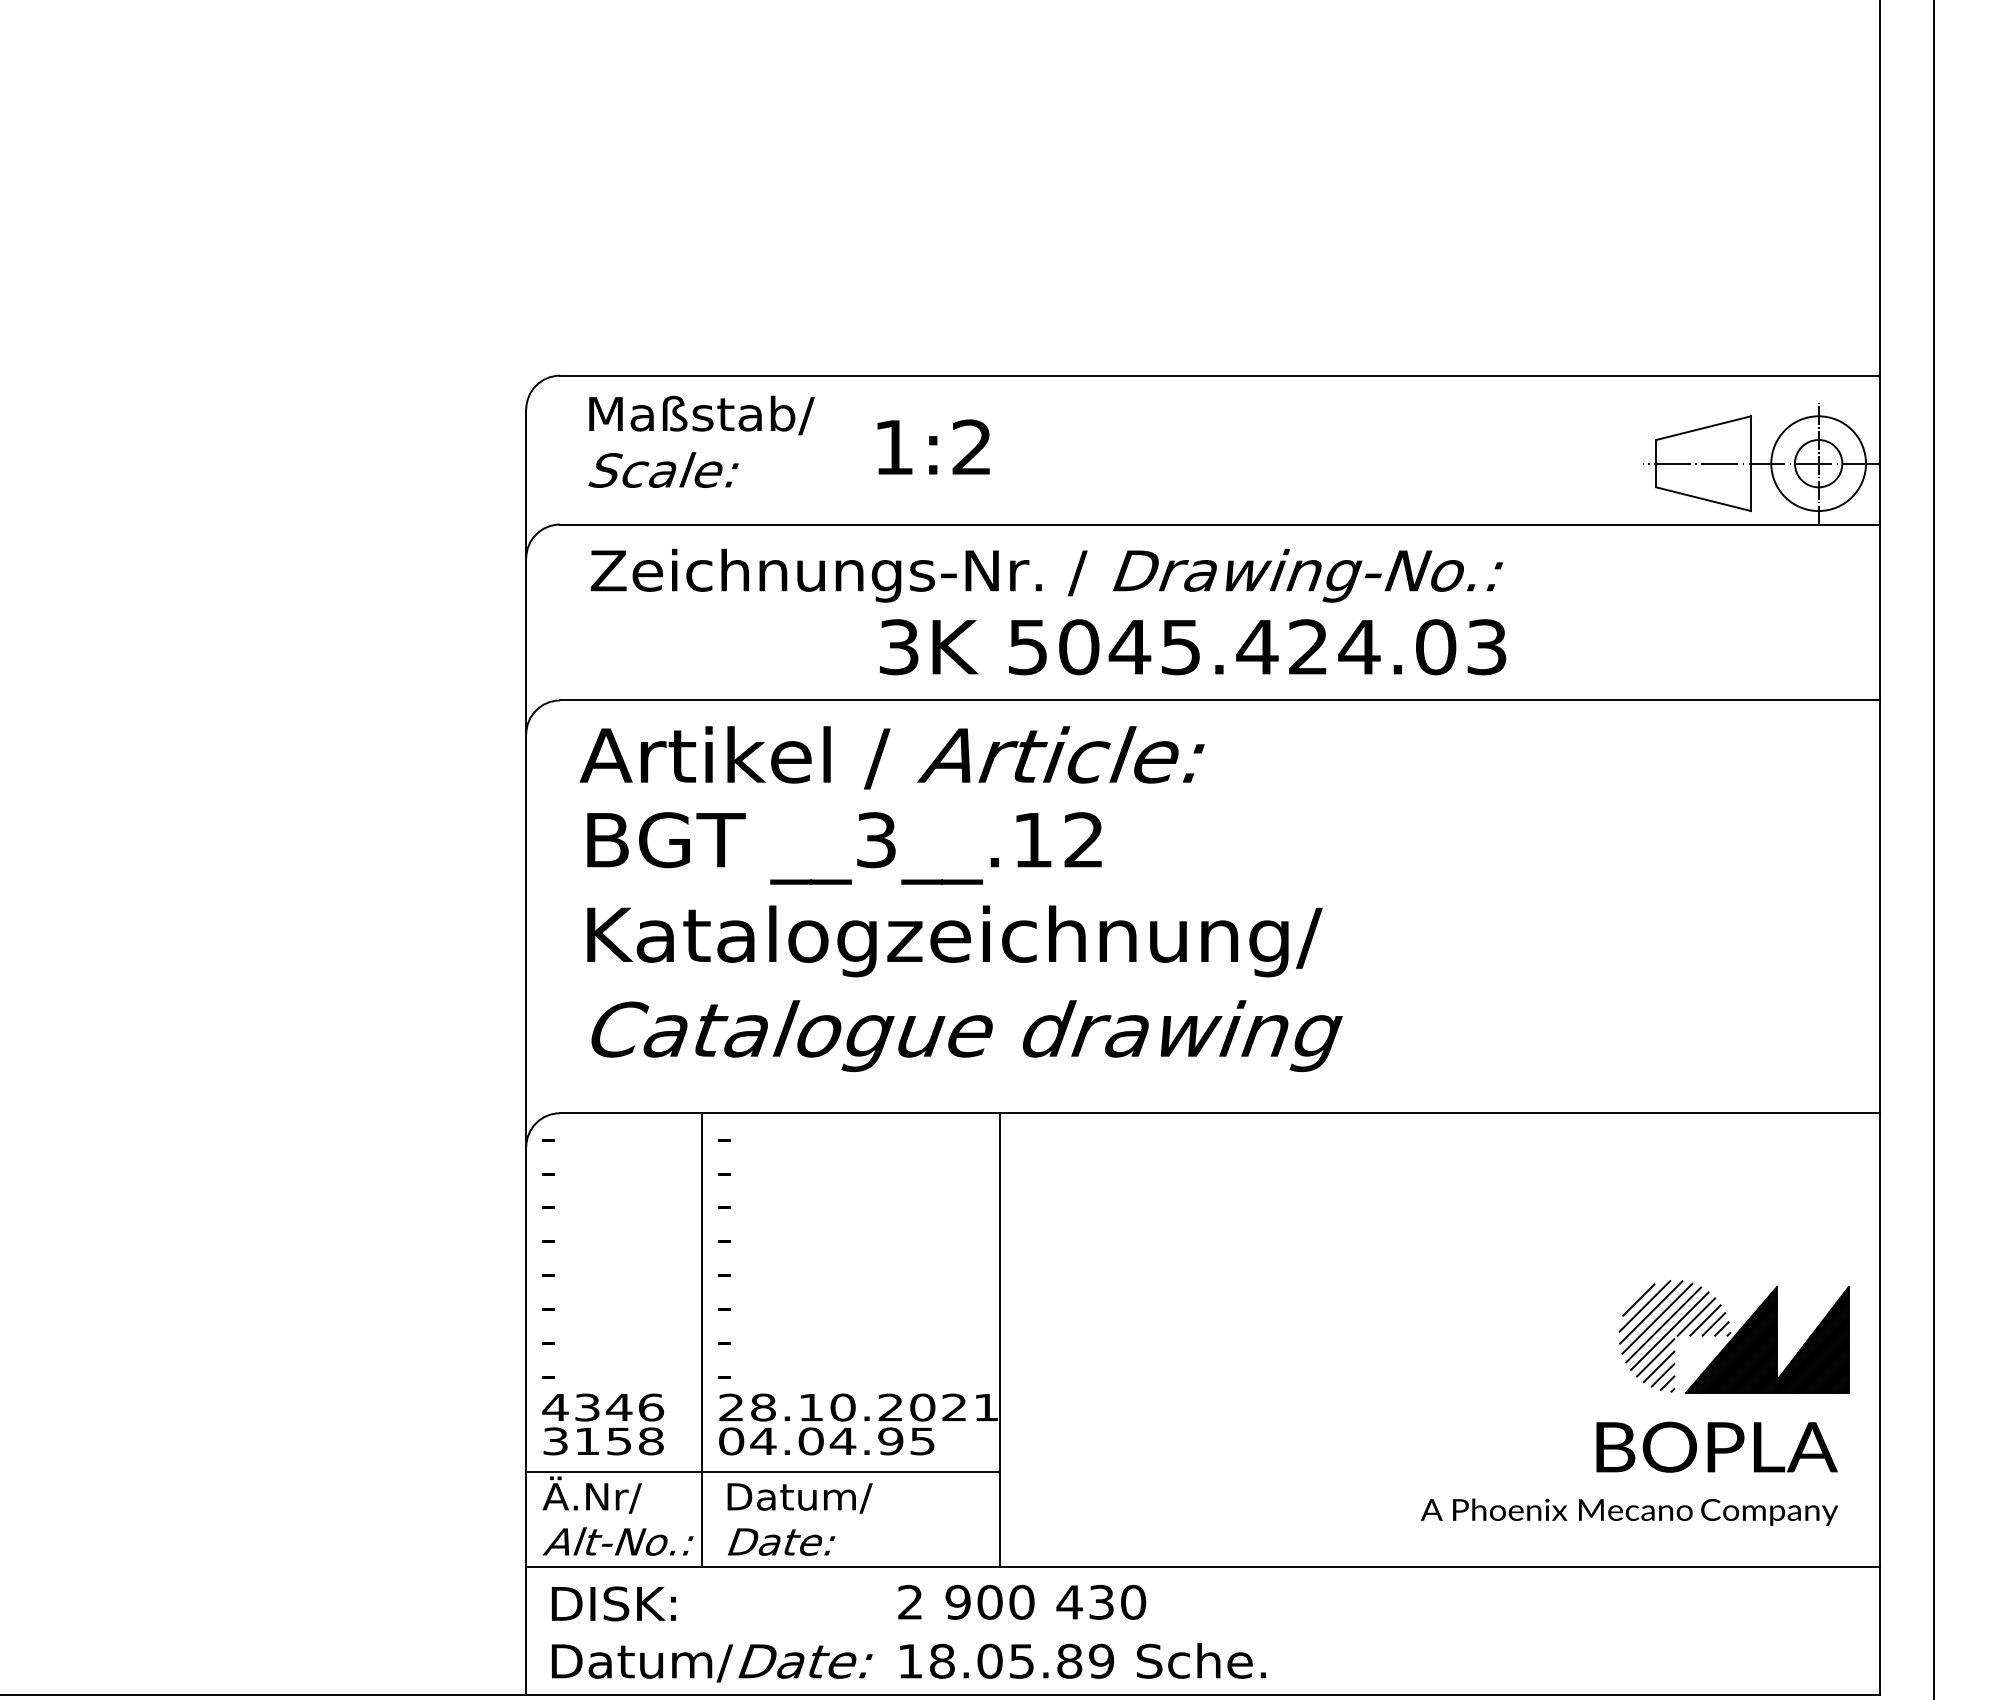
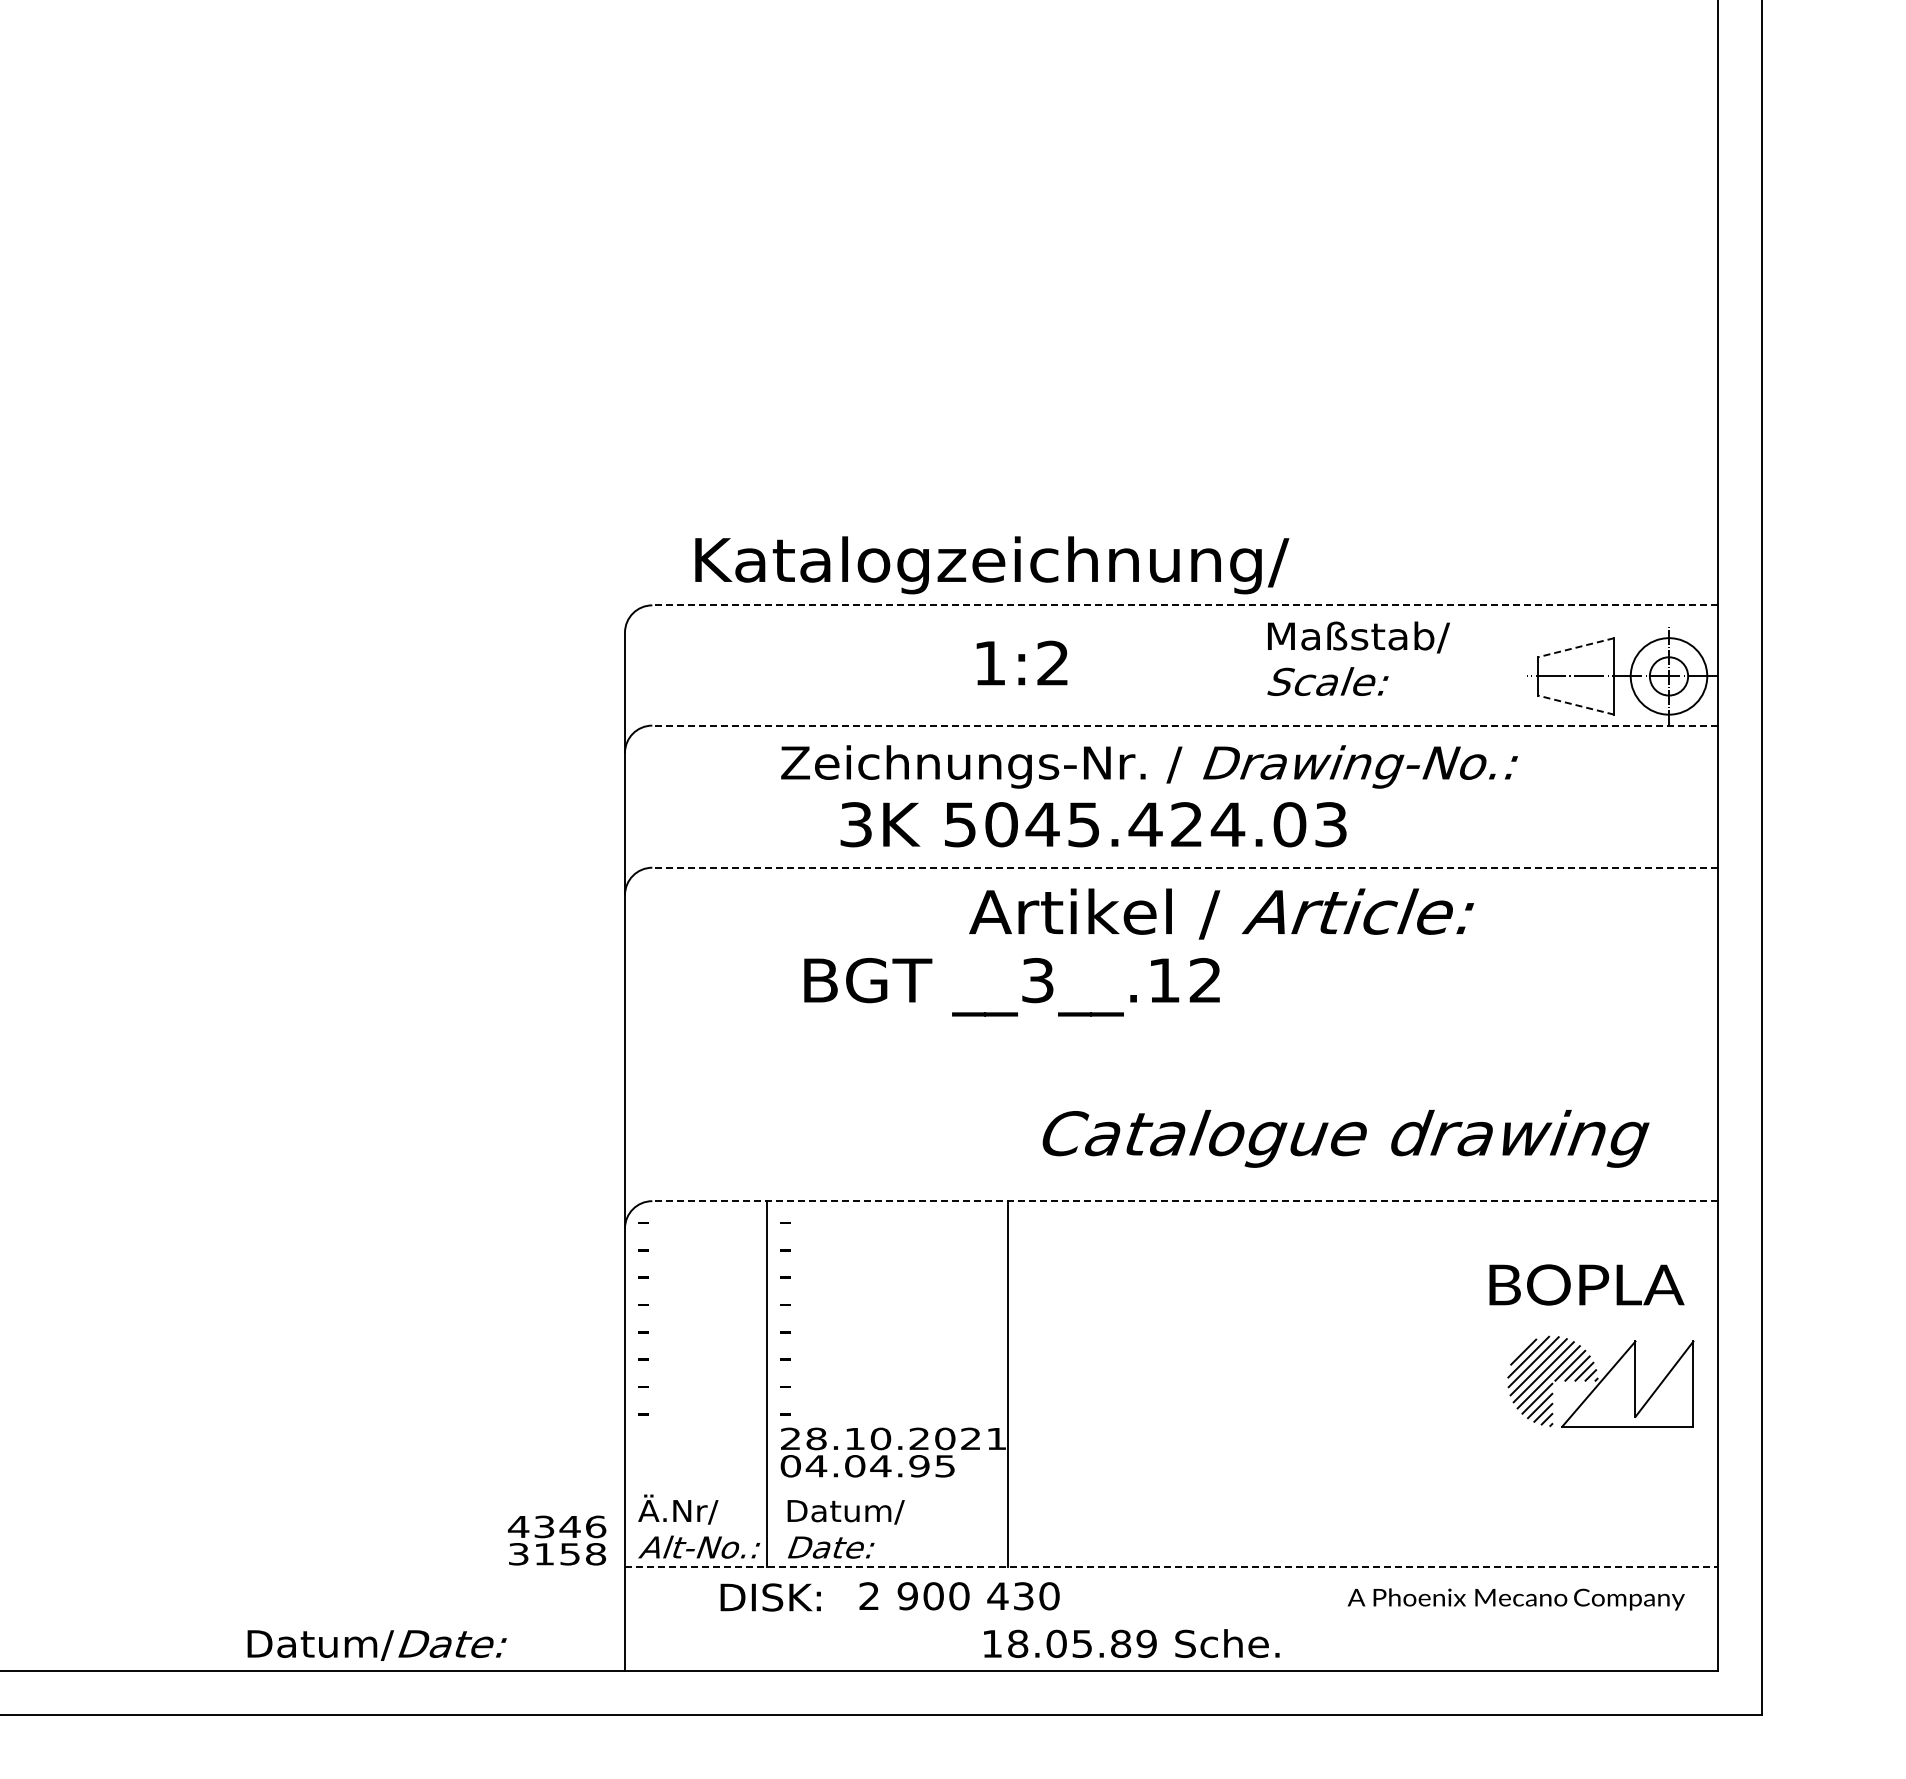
line: (1220, 375) -> (1185, 605), solid -> dashed
line: (1702, 427) -> (1575, 647), solid -> dashed
text: (701, 441) -> (1358, 658), moved
text: (932, 446) -> (1021, 662), moved
line: (1702, 499) -> (1575, 705), solid -> dashed
line: (1220, 524) -> (1185, 725), solid -> dashed
text: (1046, 575) -> (1149, 766), moved
text: (1192, 646) -> (1093, 824), moved
line: (1220, 700) -> (1185, 867), solid -> dashed
text: (892, 757) -> (1221, 913), moved
text: (843, 848) -> (1011, 987), moved
text: (955, 941) -> (992, 565), moved
text: (966, 1035) -> (1345, 1138), moved
line: (1220, 1113) -> (1185, 1201), solid -> dashed
hatch: (1768, 1338) -> (1628, 1383), removed
text: (603, 1424) -> (557, 1540), moved
text: (1716, 1446) -> (1586, 1284), moved
line: (762, 1471) -> (815, 1490), removed
text: (1628, 1512) -> (1515, 1599), moved
line: (1202, 1566) -> (1171, 1567), solid -> dashed
text: (1022, 1602) -> (959, 1596), moved
text: (613, 1603) -> (770, 1597), moved
text: (1082, 1660) -> (1131, 1643), moved
text: (711, 1663) -> (376, 1645), moved

